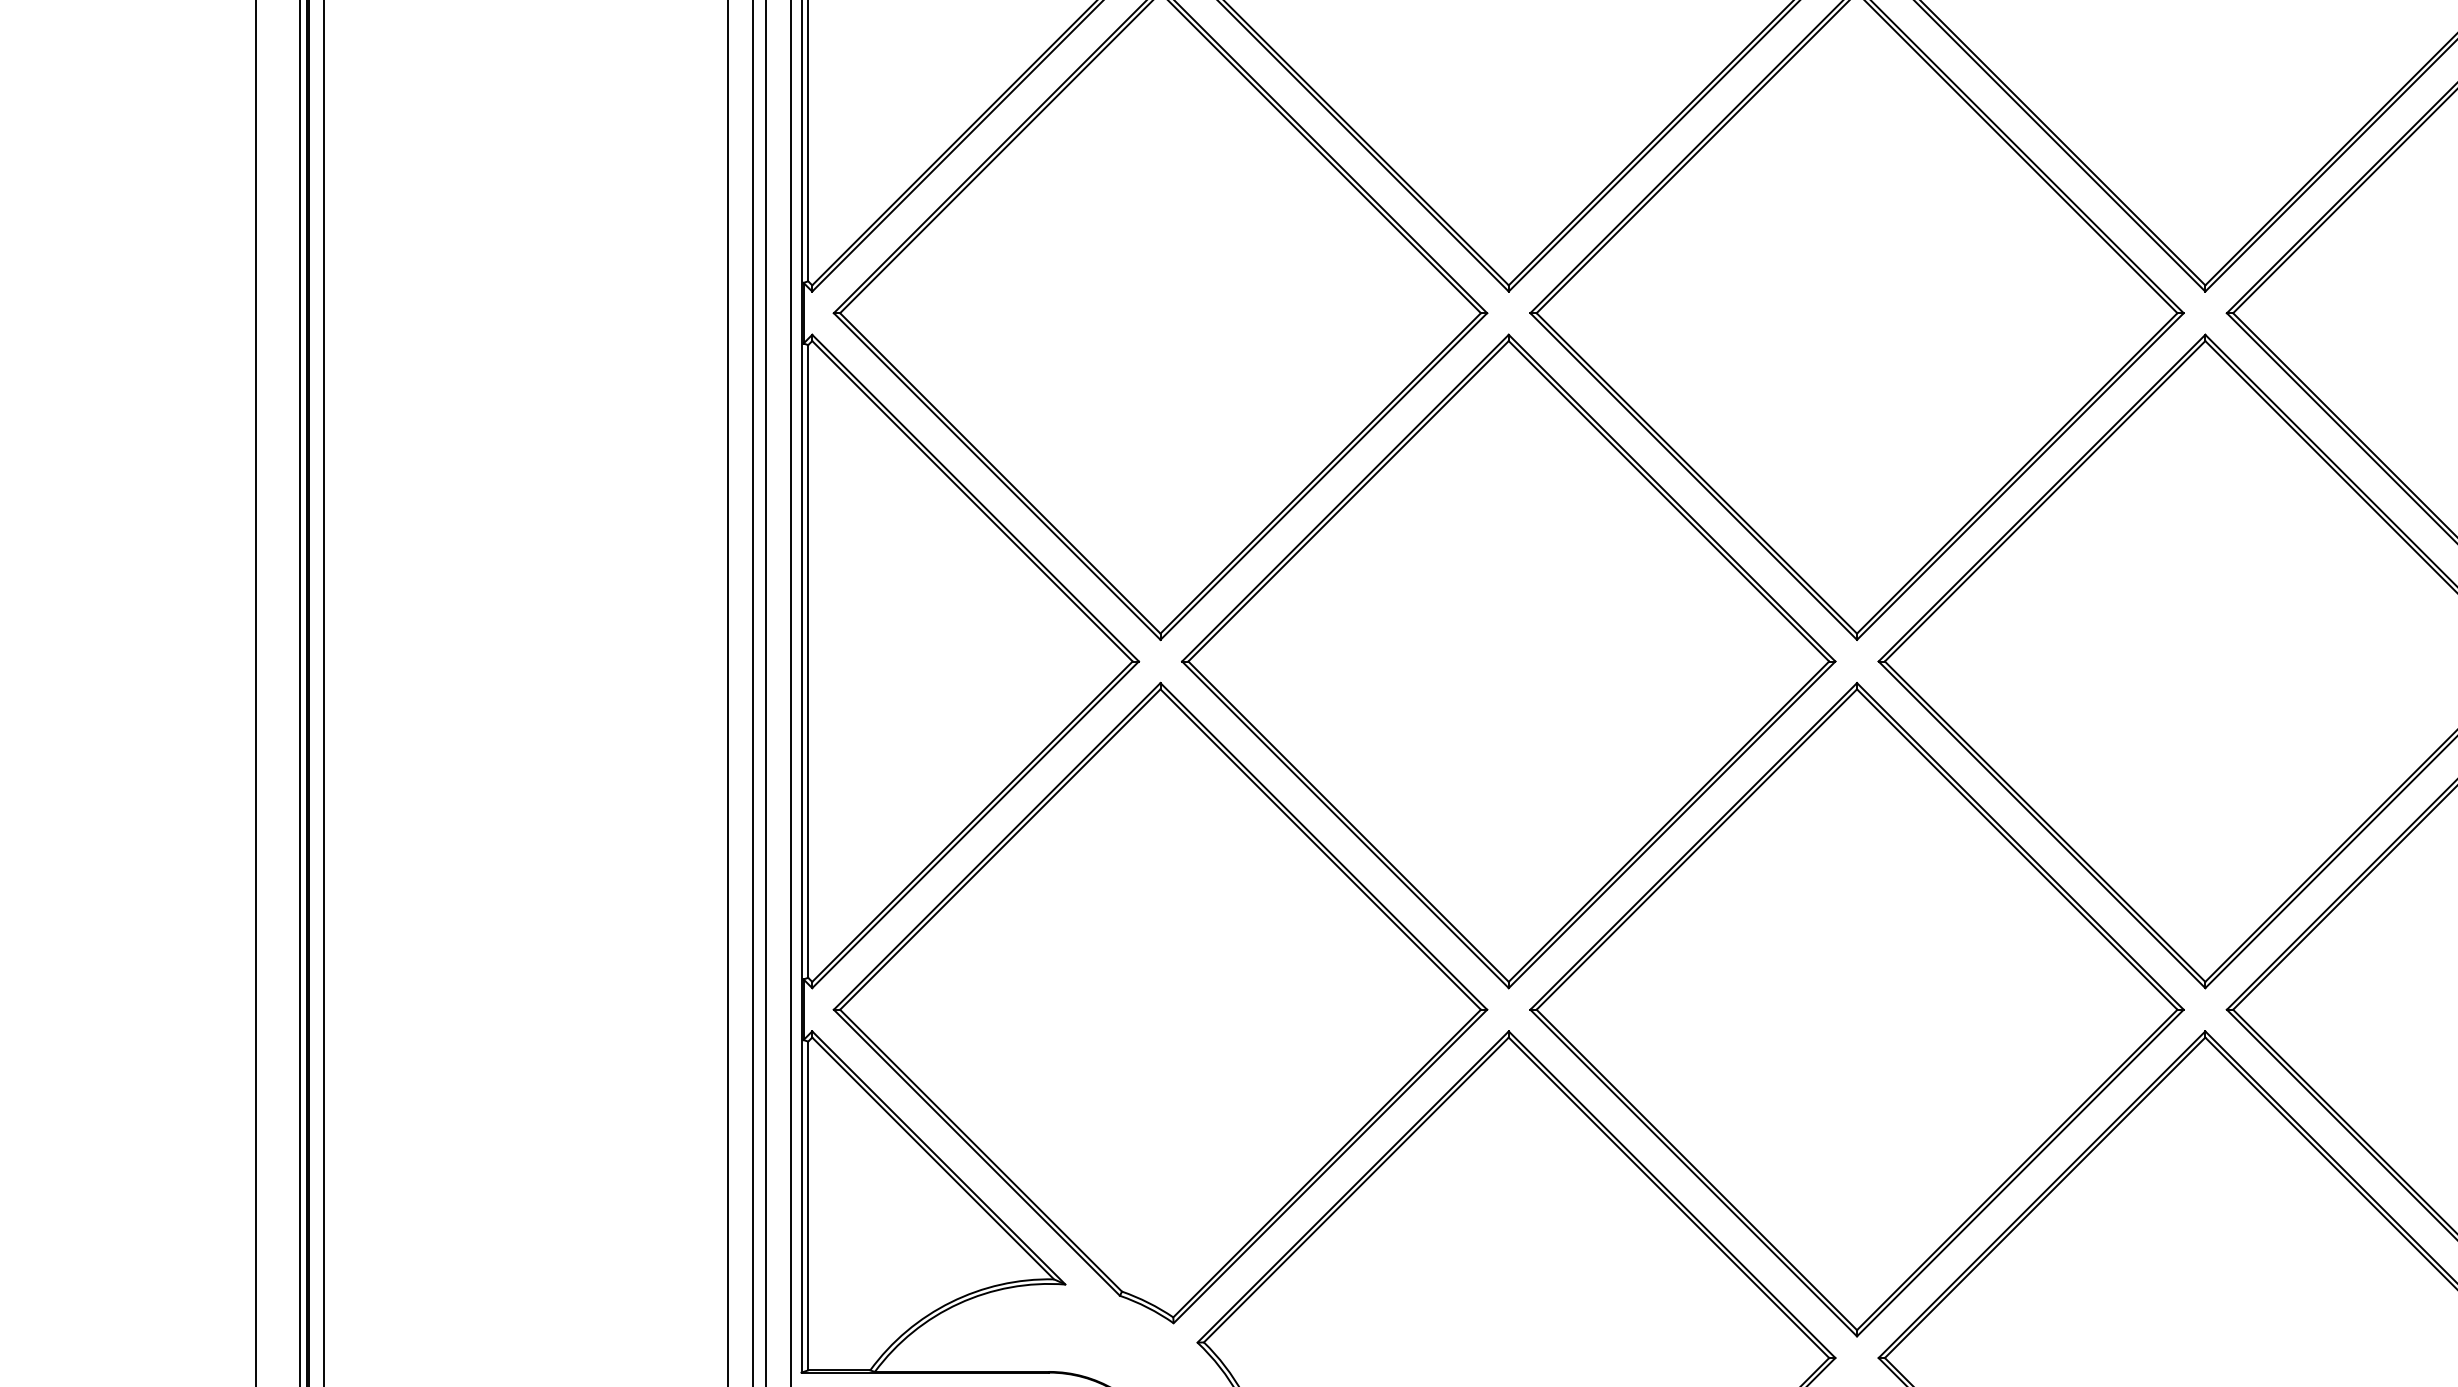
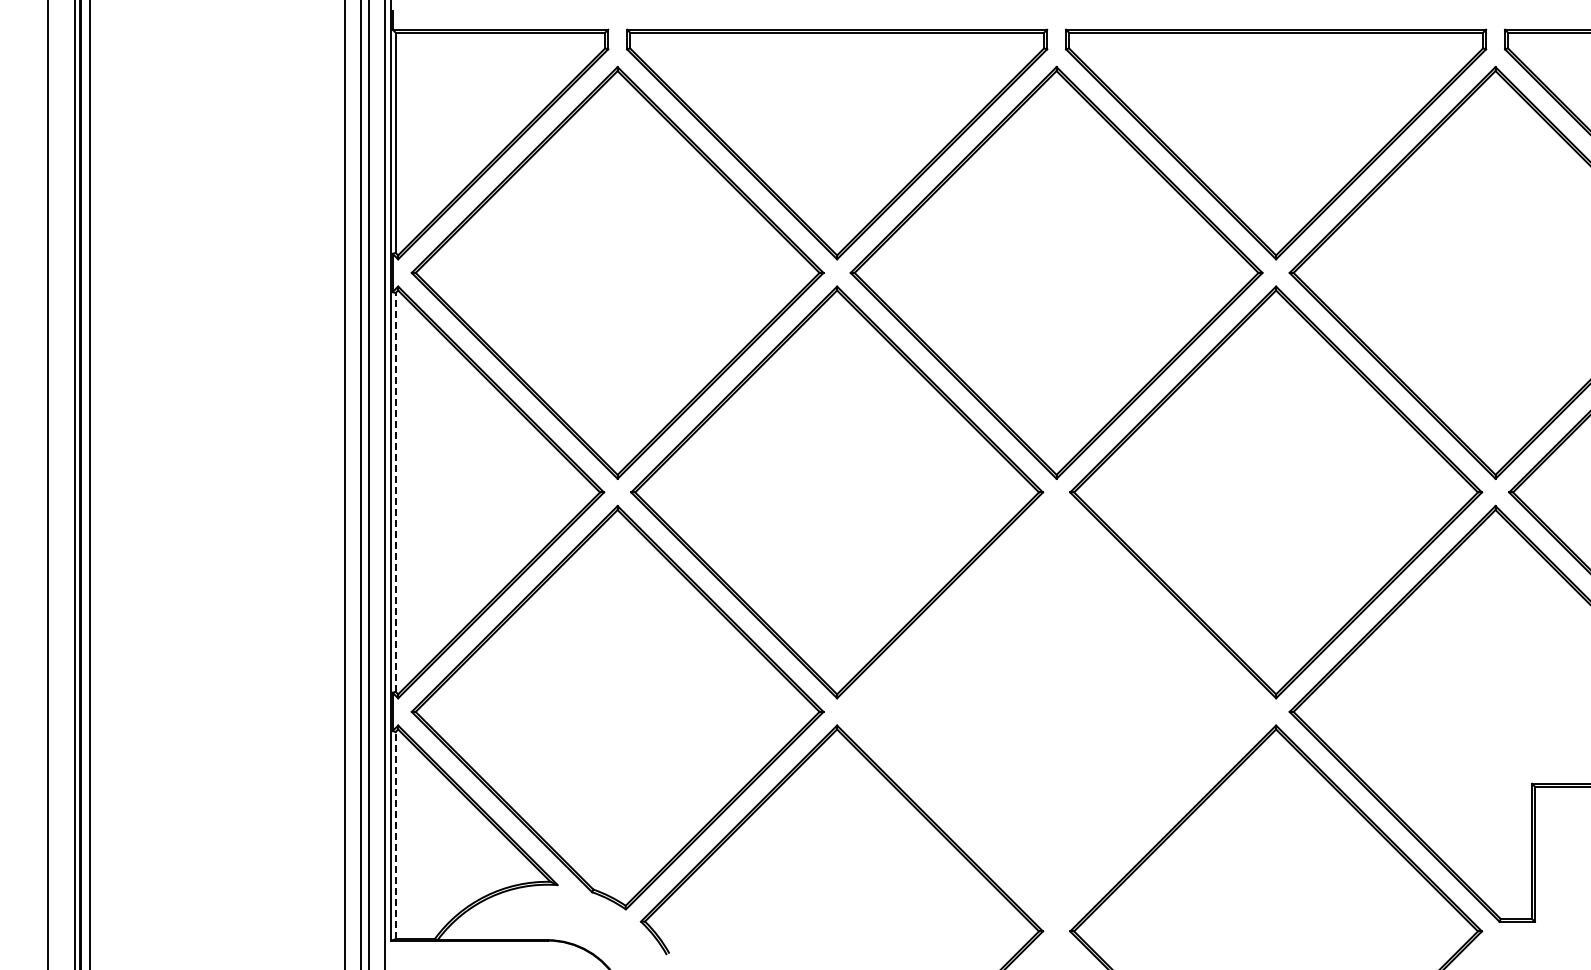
line: (808, 659) -> (395, 491), solid -> dashed
part: (1856, 1009) -> (1056, 711), removed
line: (808, 1205) -> (395, 835), solid -> dashed

